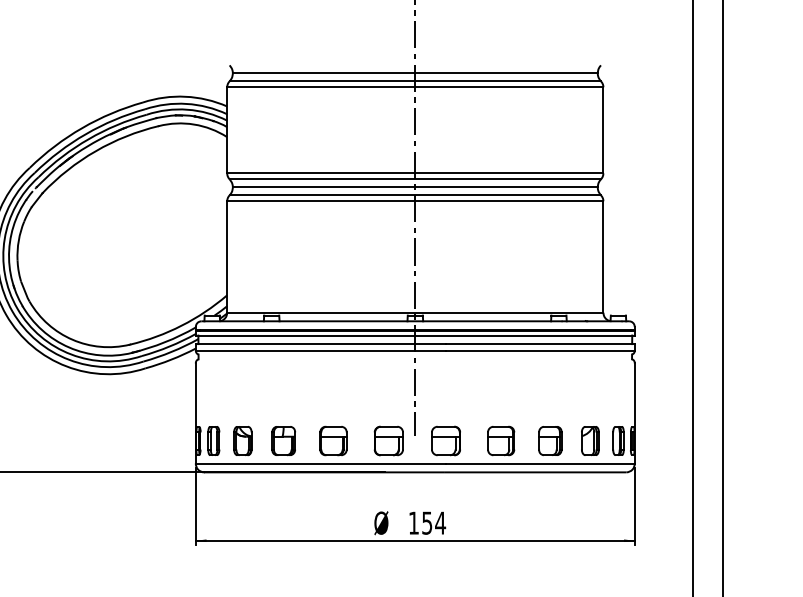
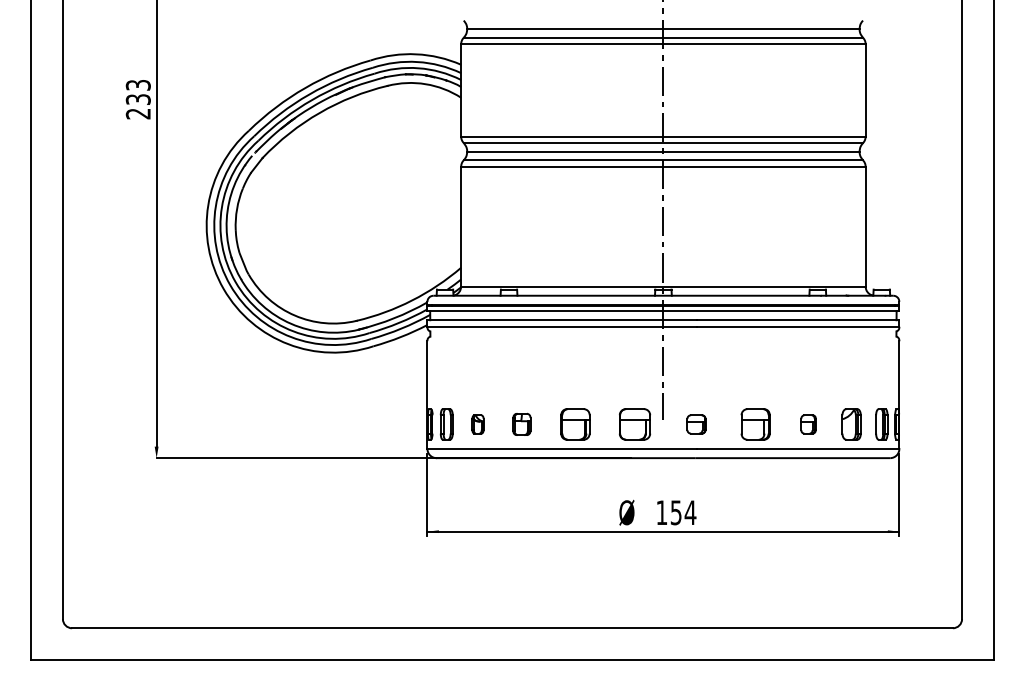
part: (242, 441) -> (477, 424), size x0.6
part: (283, 441) -> (521, 424), size x0.7
part: (446, 441) -> (696, 424), size x0.6
part: (550, 441) -> (808, 424), size x0.6

